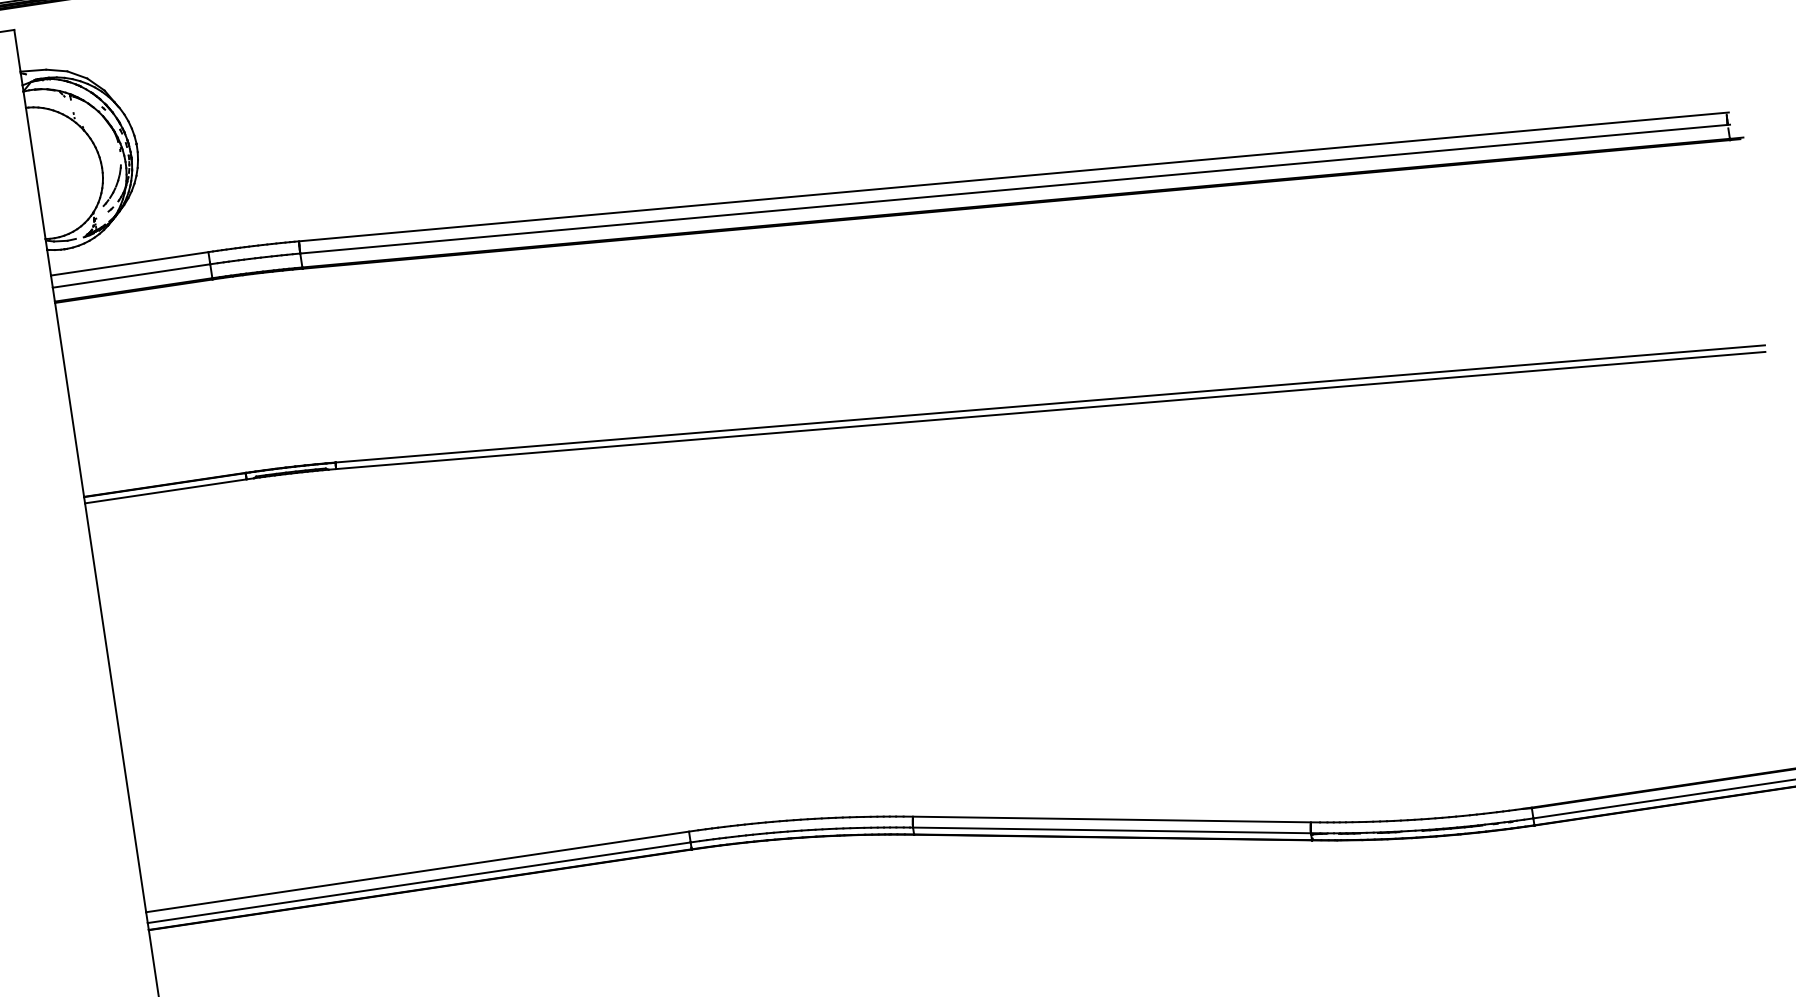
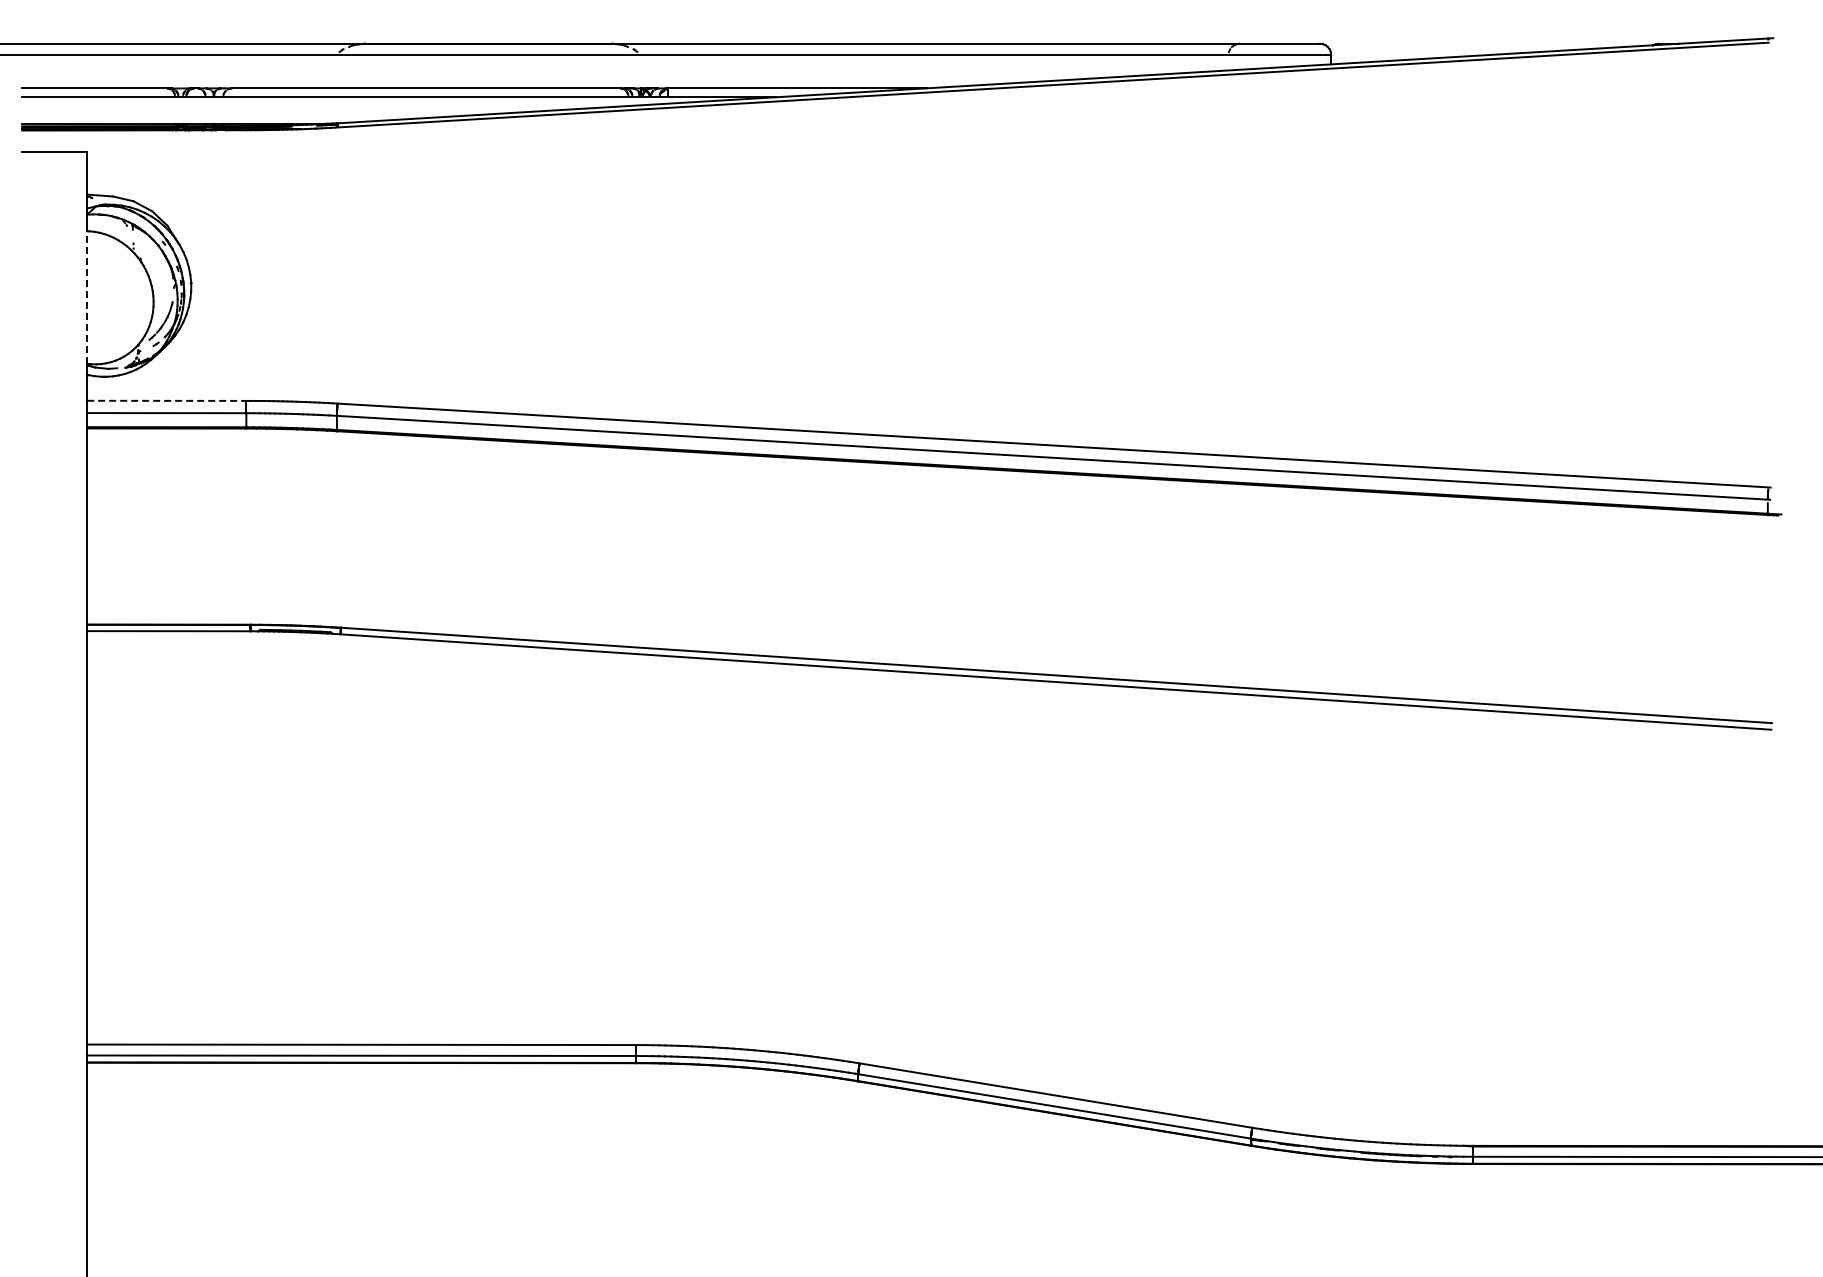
line: (36, 173) -> (87, 297), solid -> dashed
line: (129, 263) -> (166, 400), solid -> dashed

